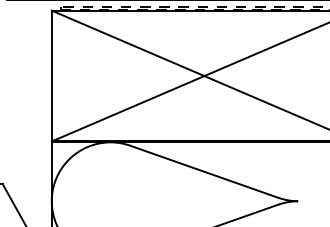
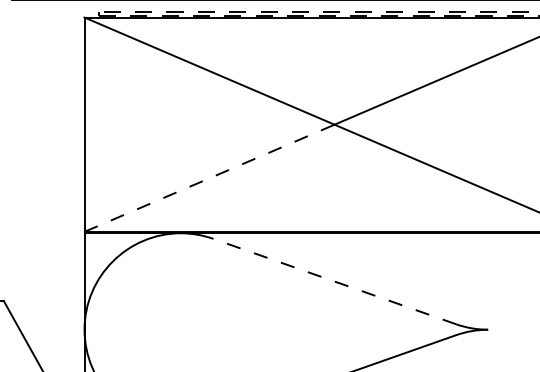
line: (128, 108) -> (210, 177), solid -> dashed
line: (204, 171) -> (334, 280), solid -> dashed

